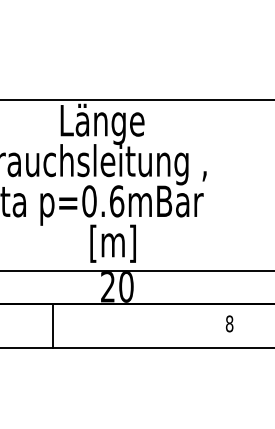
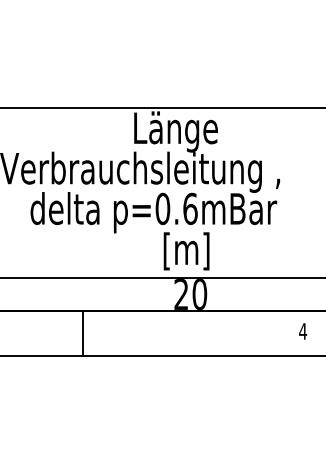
text: (230, 323) -> (303, 331), 8 -> 4
line: (53, 325) -> (82, 333), moved

